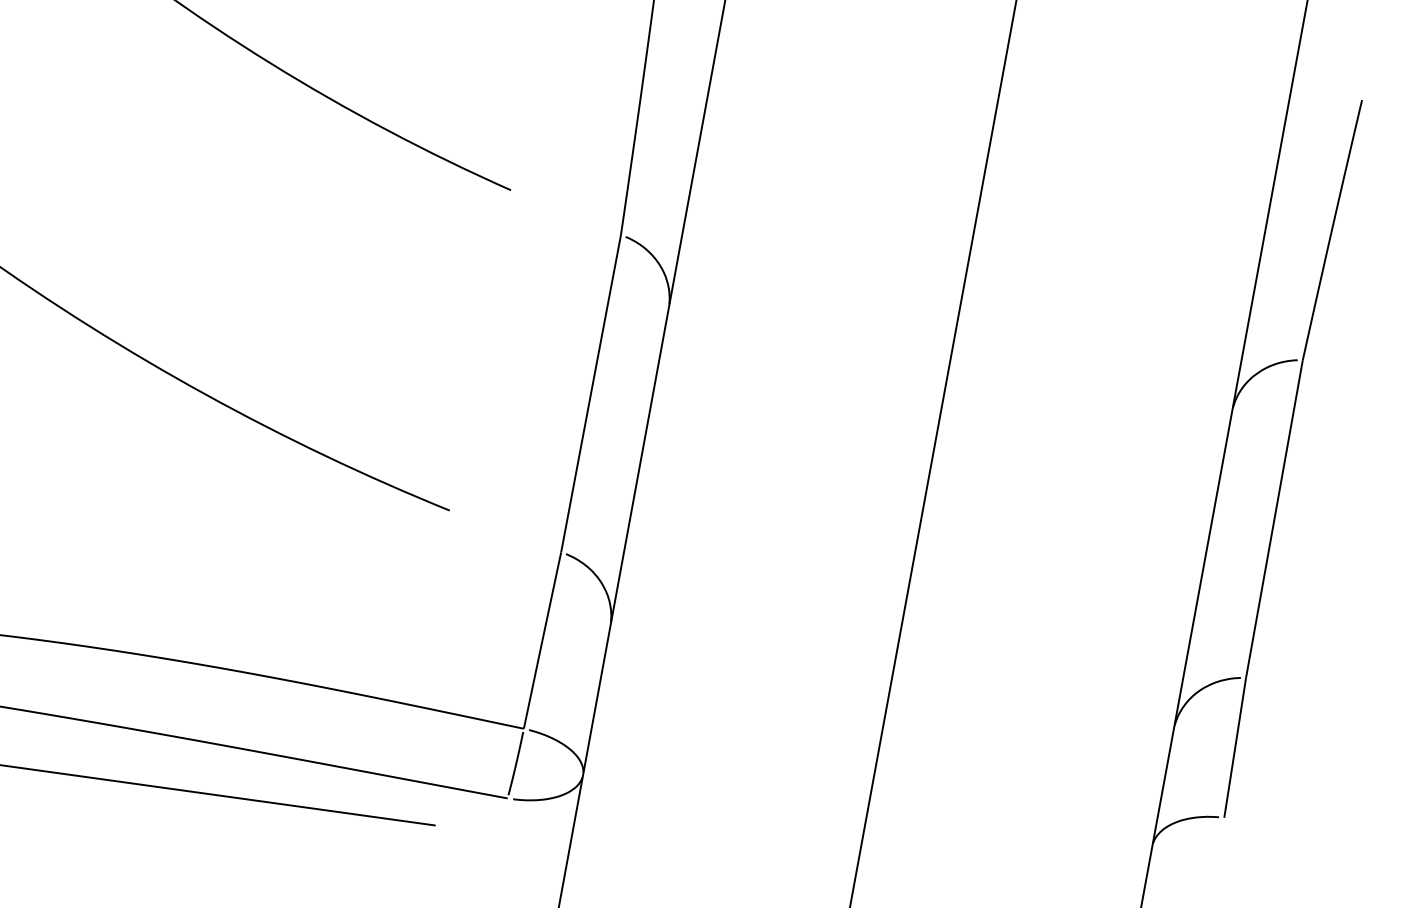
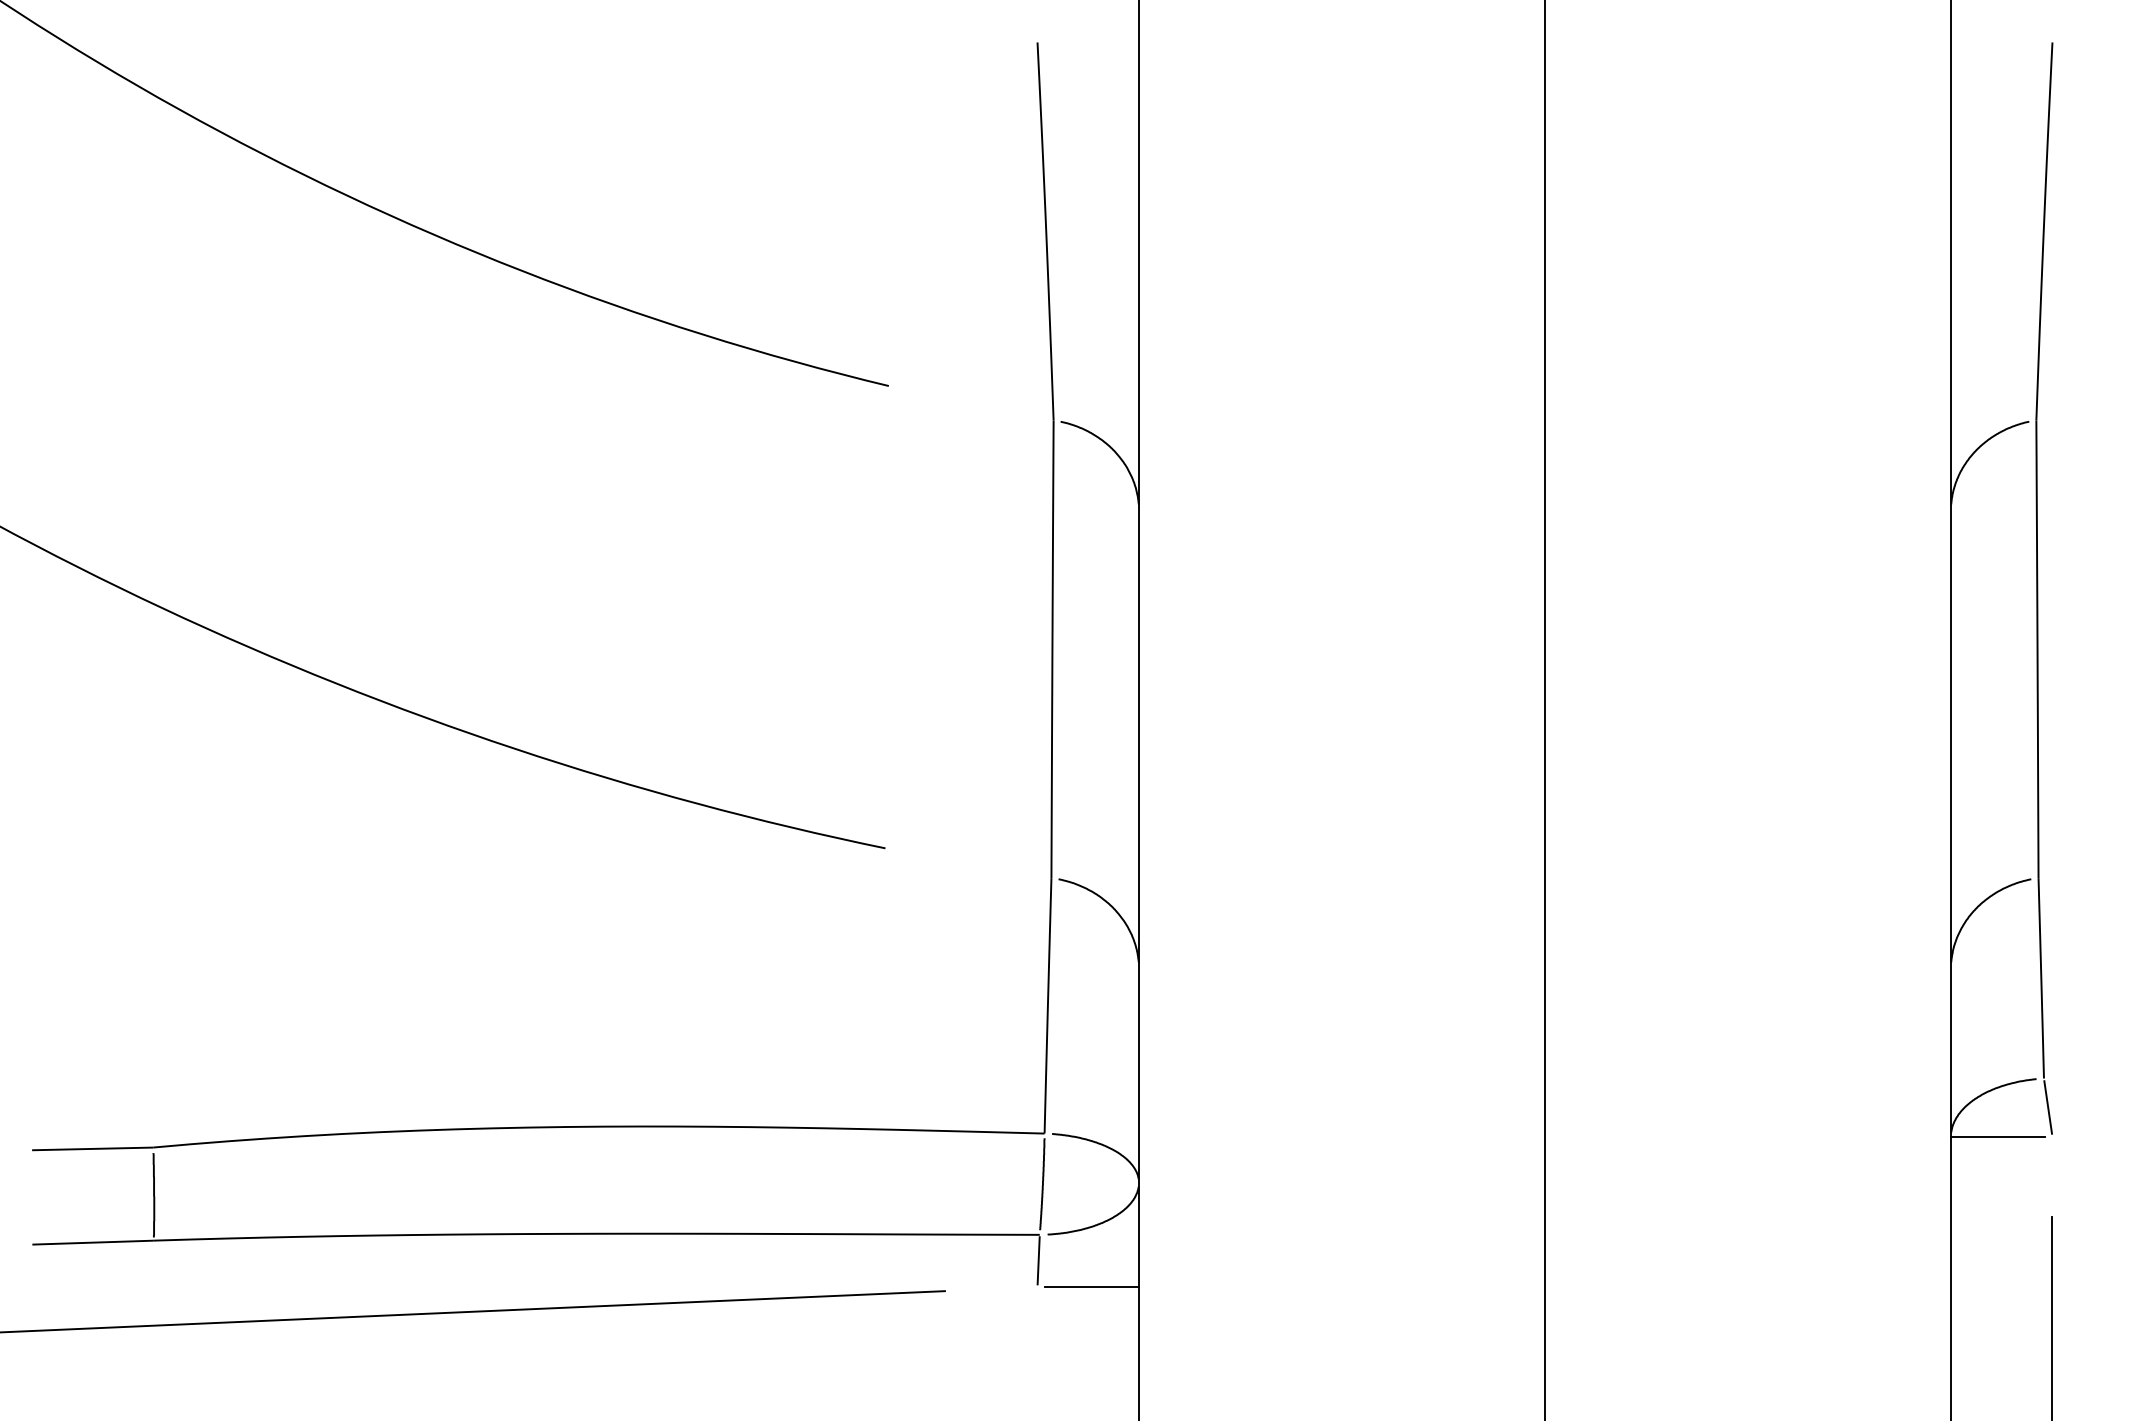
line: (503, 816) -> (1038, 1260), added
line: (1223, 838) -> (2048, 1107), added
line: (536, 841) -> (1091, 1287), added
line: (1184, 852) -> (1997, 1136), added

